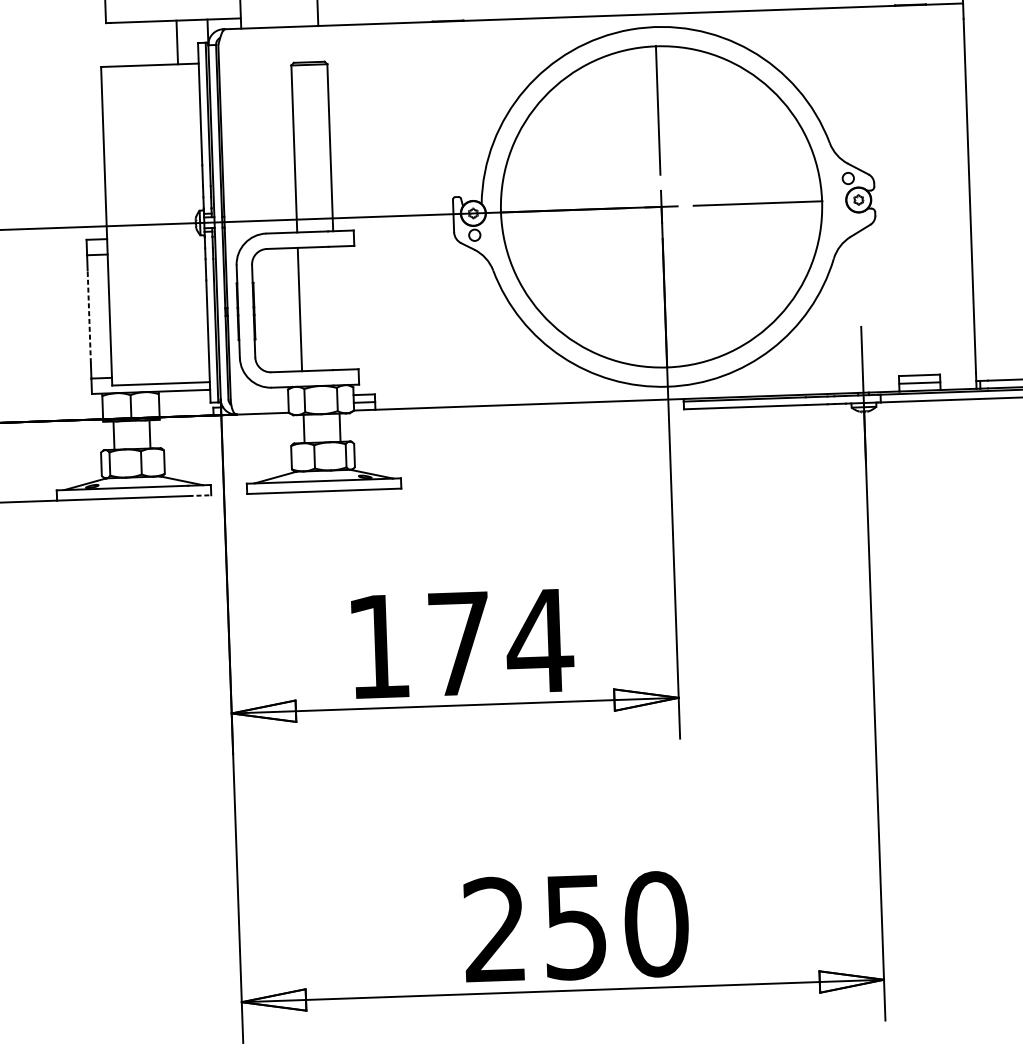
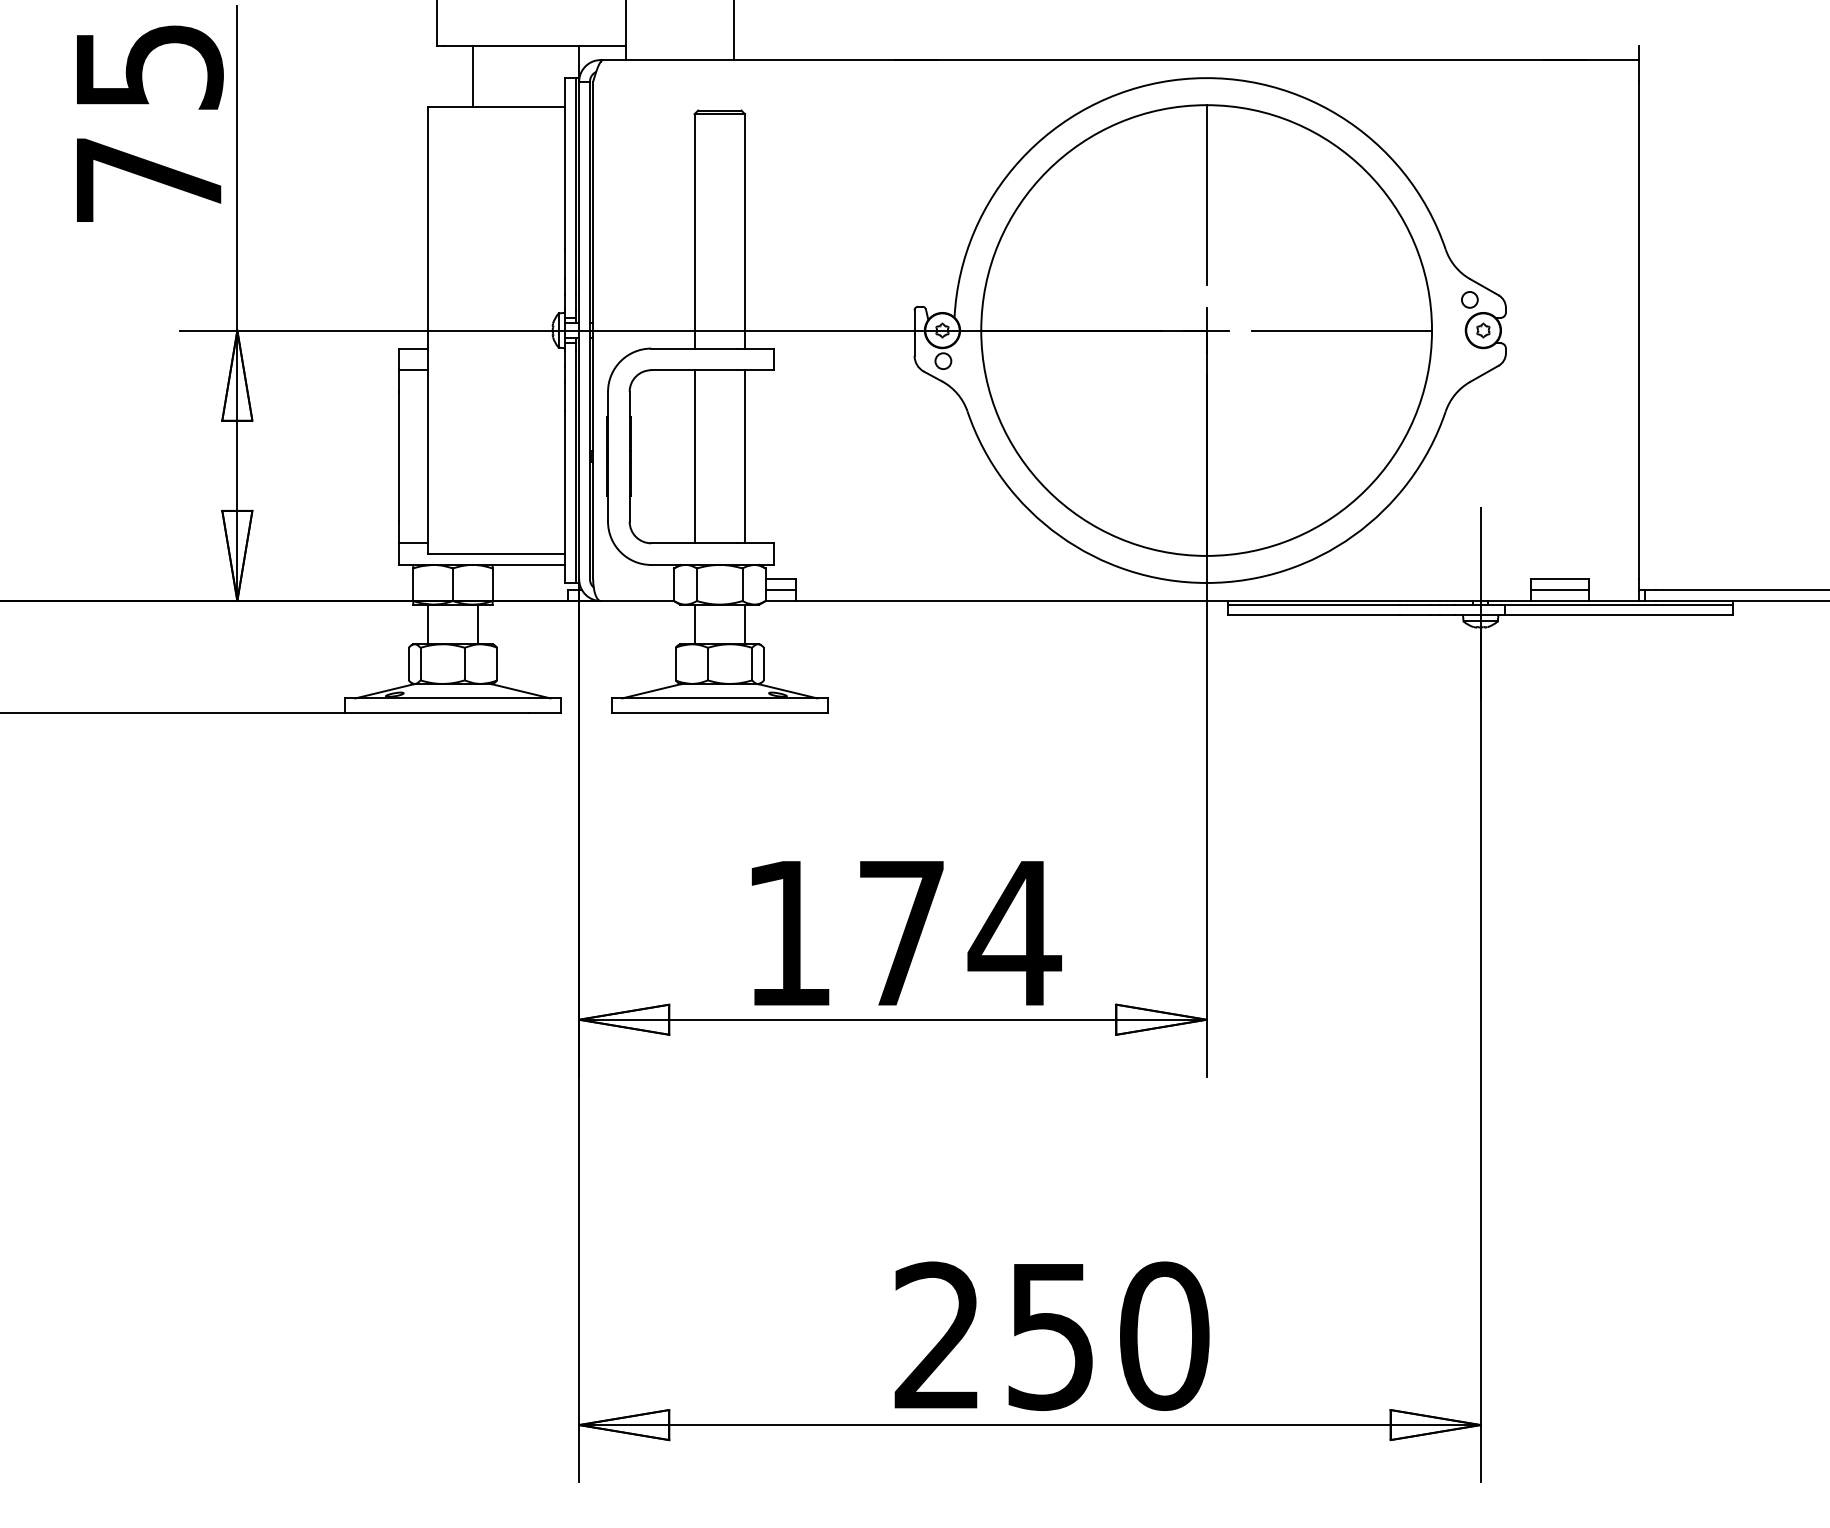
line: (177, 41) -> (472, 75), moved
line: (336, 308) -> (745, 456), added
line: (89, 316) -> (398, 456), dashed -> solid
line: (200, 495) -> (545, 712), dashed -> solid

